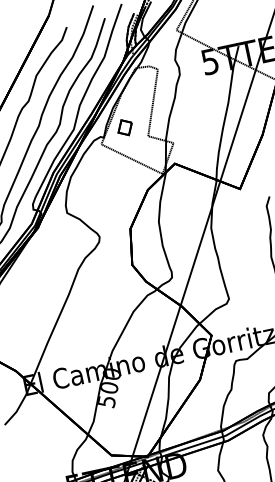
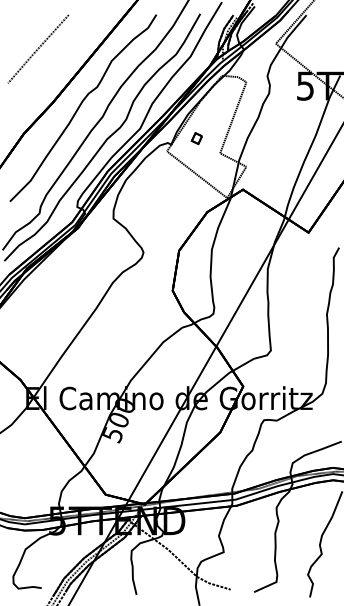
part: (124, 127) -> (196, 138), size x0.6

